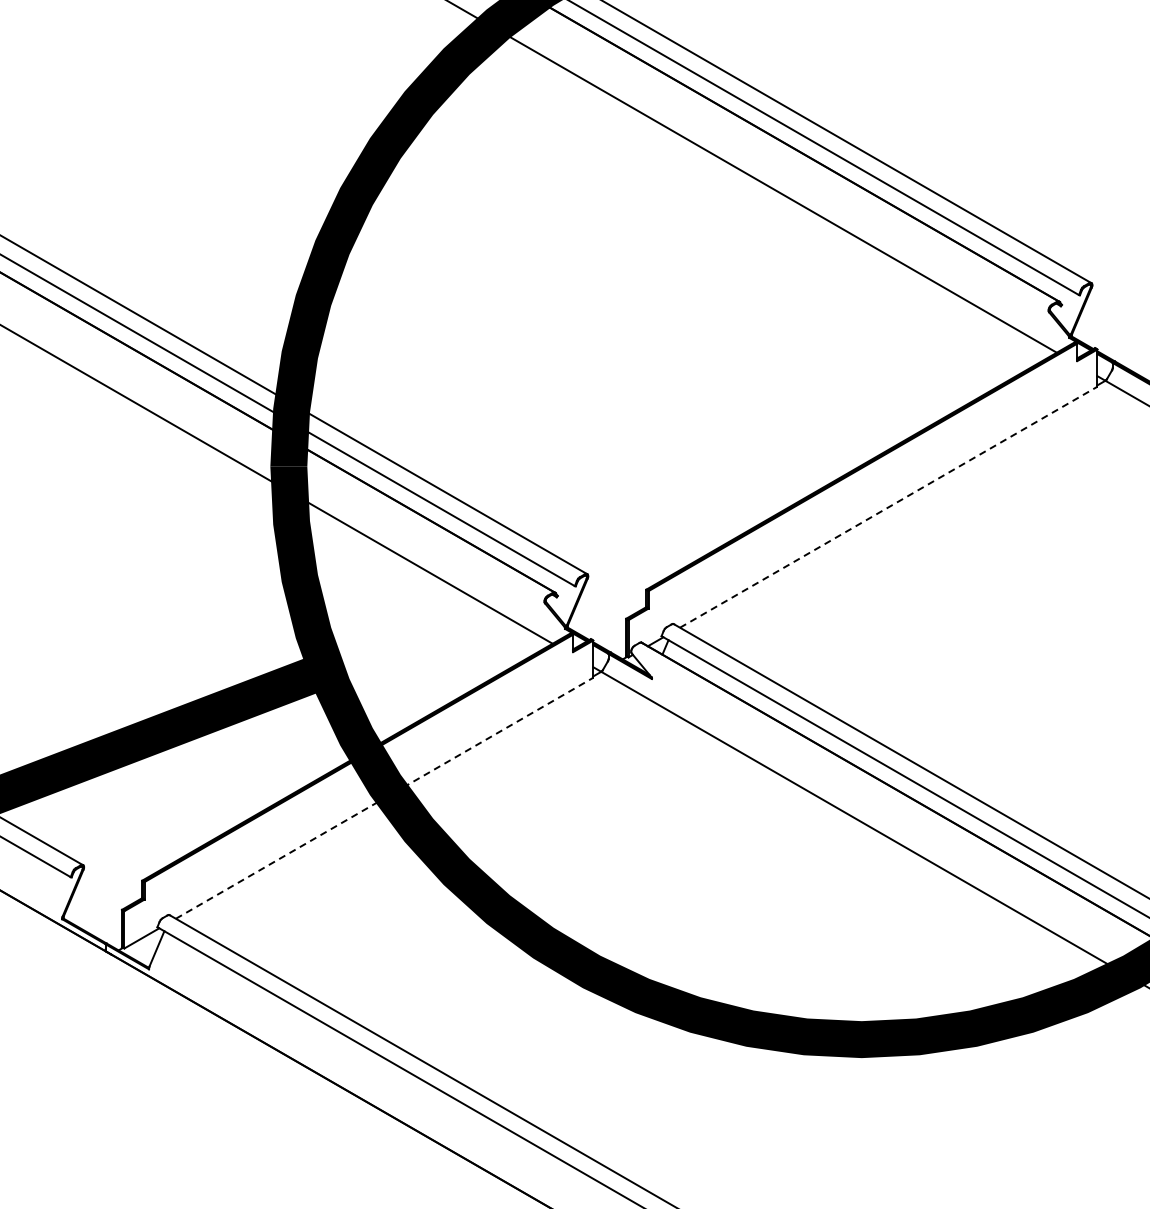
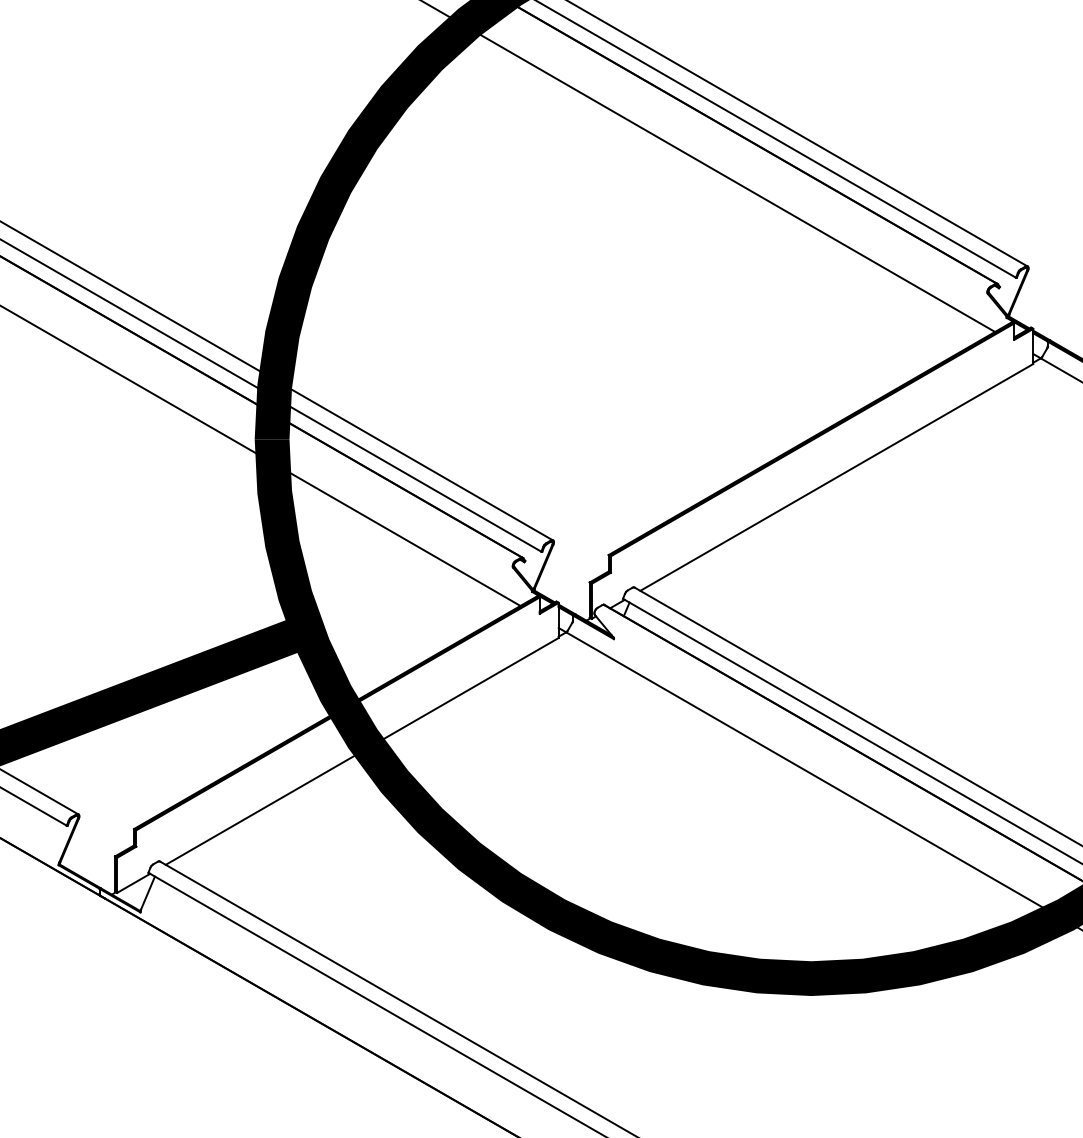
line: (888, 507) -> (836, 477), dashed -> solid
line: (384, 798) -> (362, 751), dashed -> solid

